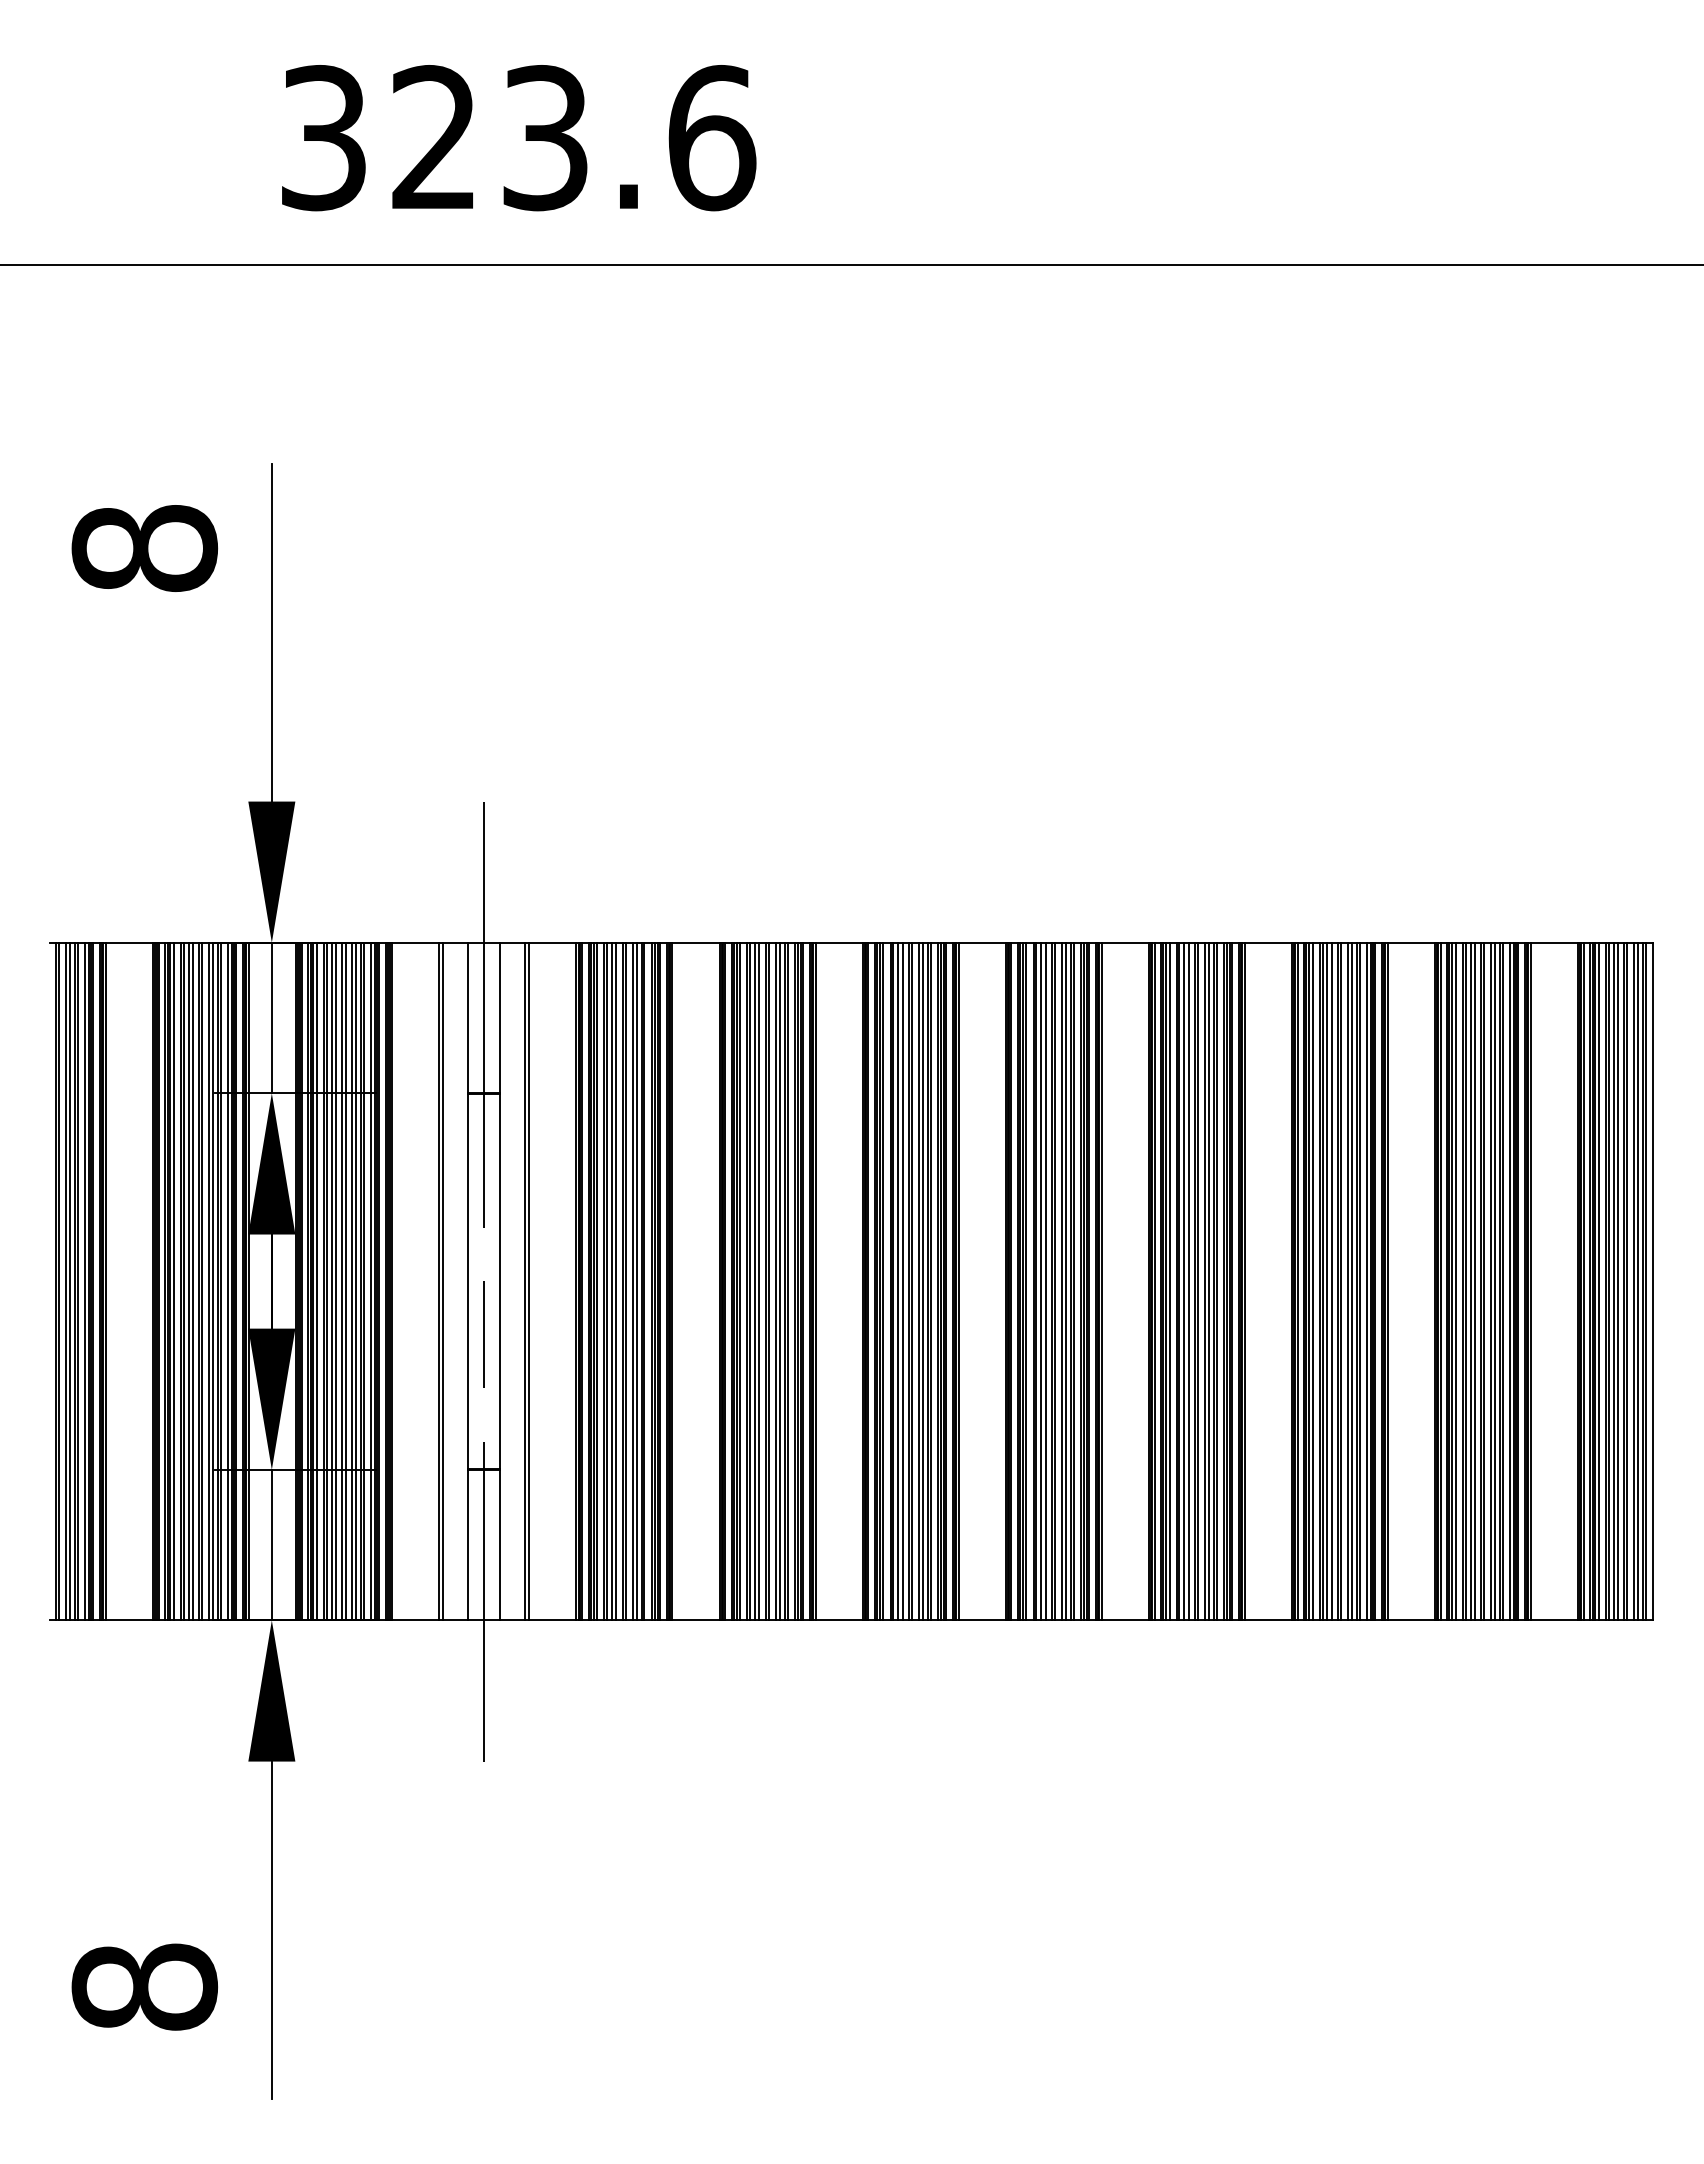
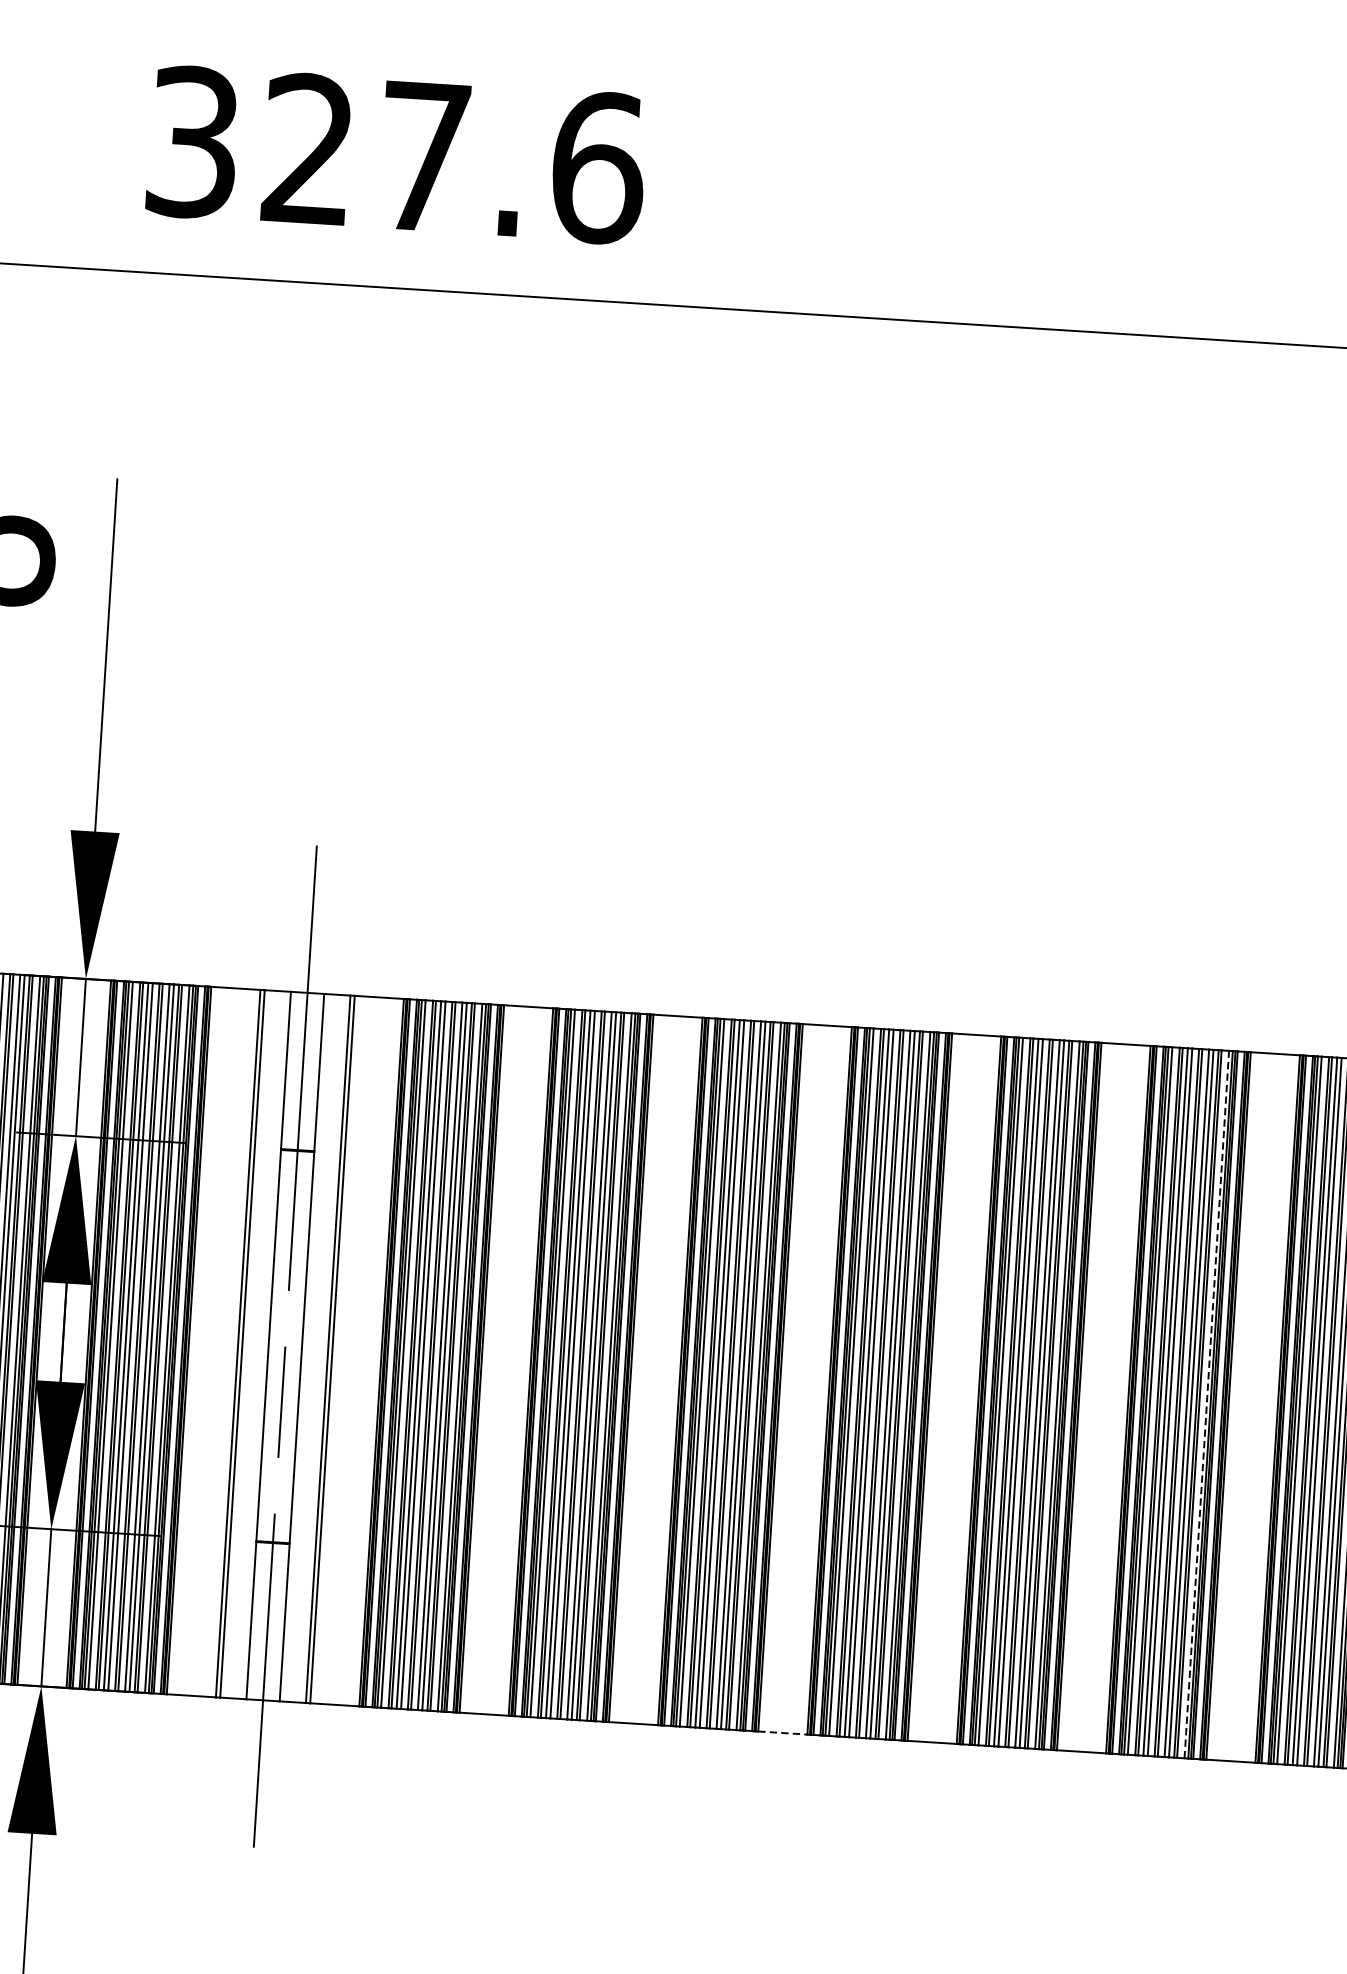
text: (545, 138) -> (424, 157), 323.6 -> 327.6
line: (1366, 1281) -> (1206, 1404), solid -> dashed
line: (982, 1620) -> (783, 1733), solid -> dashed

